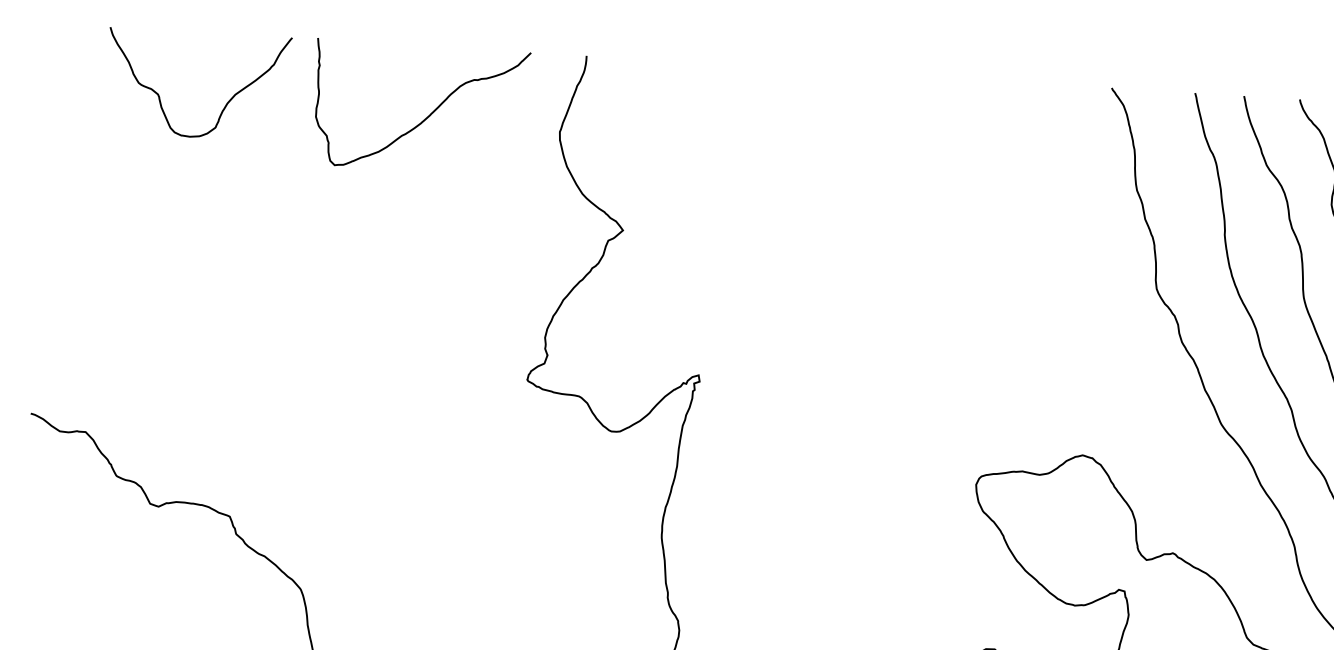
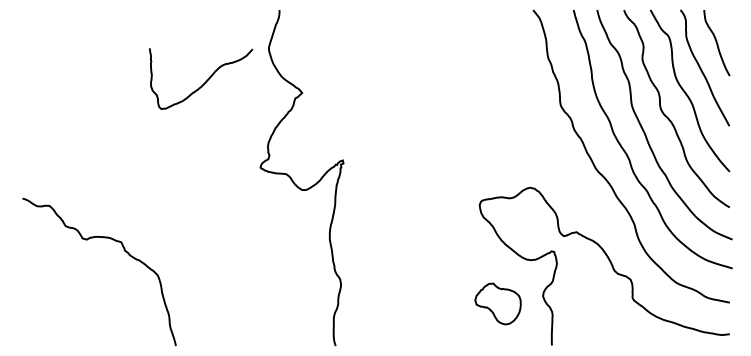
curve: (226, 101) -> (107, 42), removed
curve: (429, 113) -> (205, 81), moved

